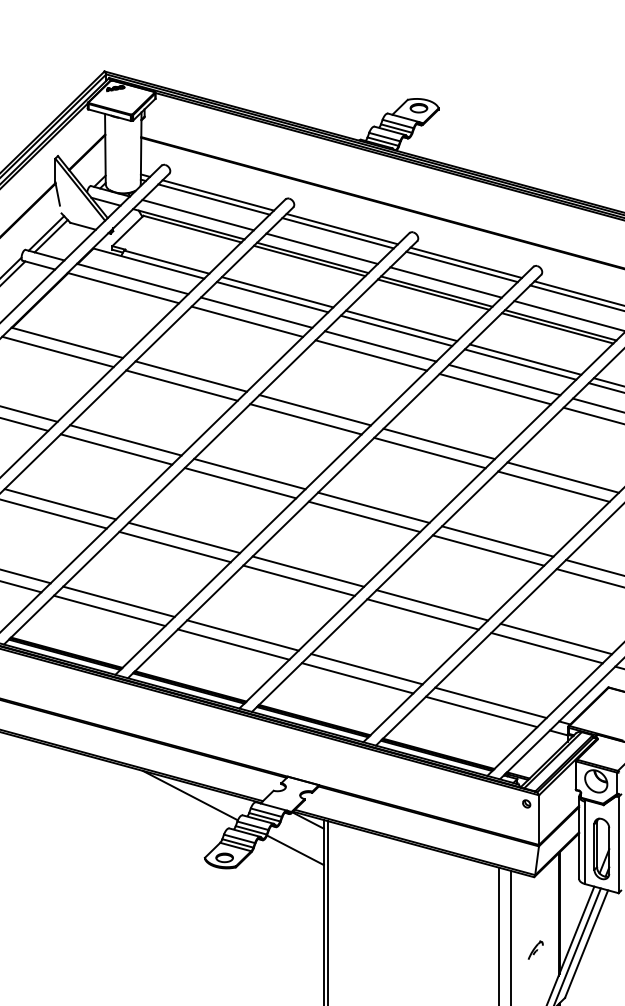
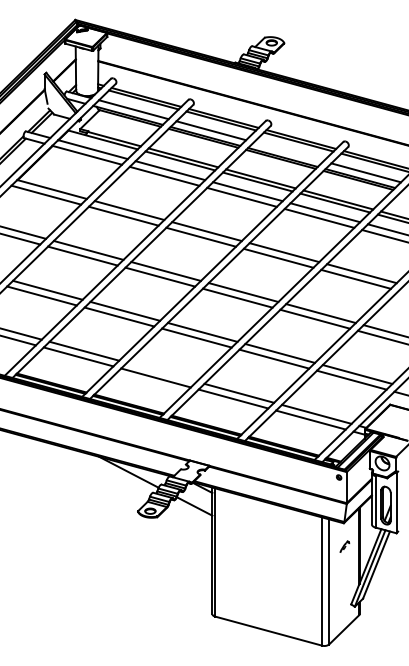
line: (445, 282) -> (288, 151), removed
line: (242, 634) -> (161, 371), removed
part: (535, 949) -> (344, 546), moved

